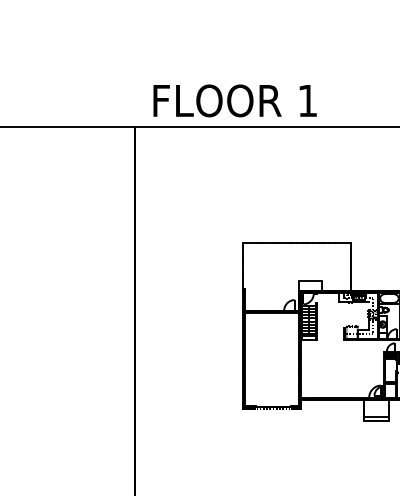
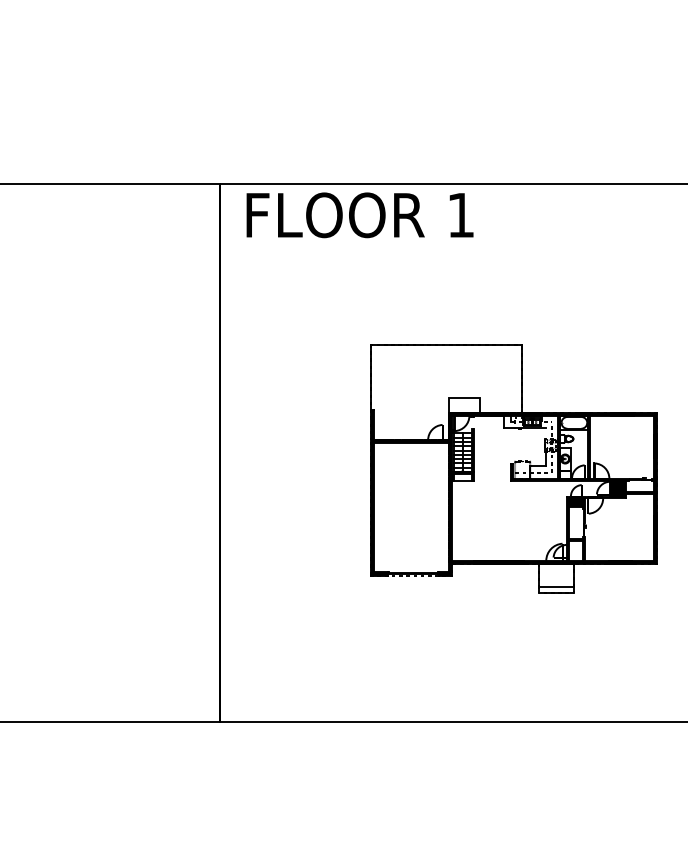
text: (234, 101) -> (359, 215), moved

